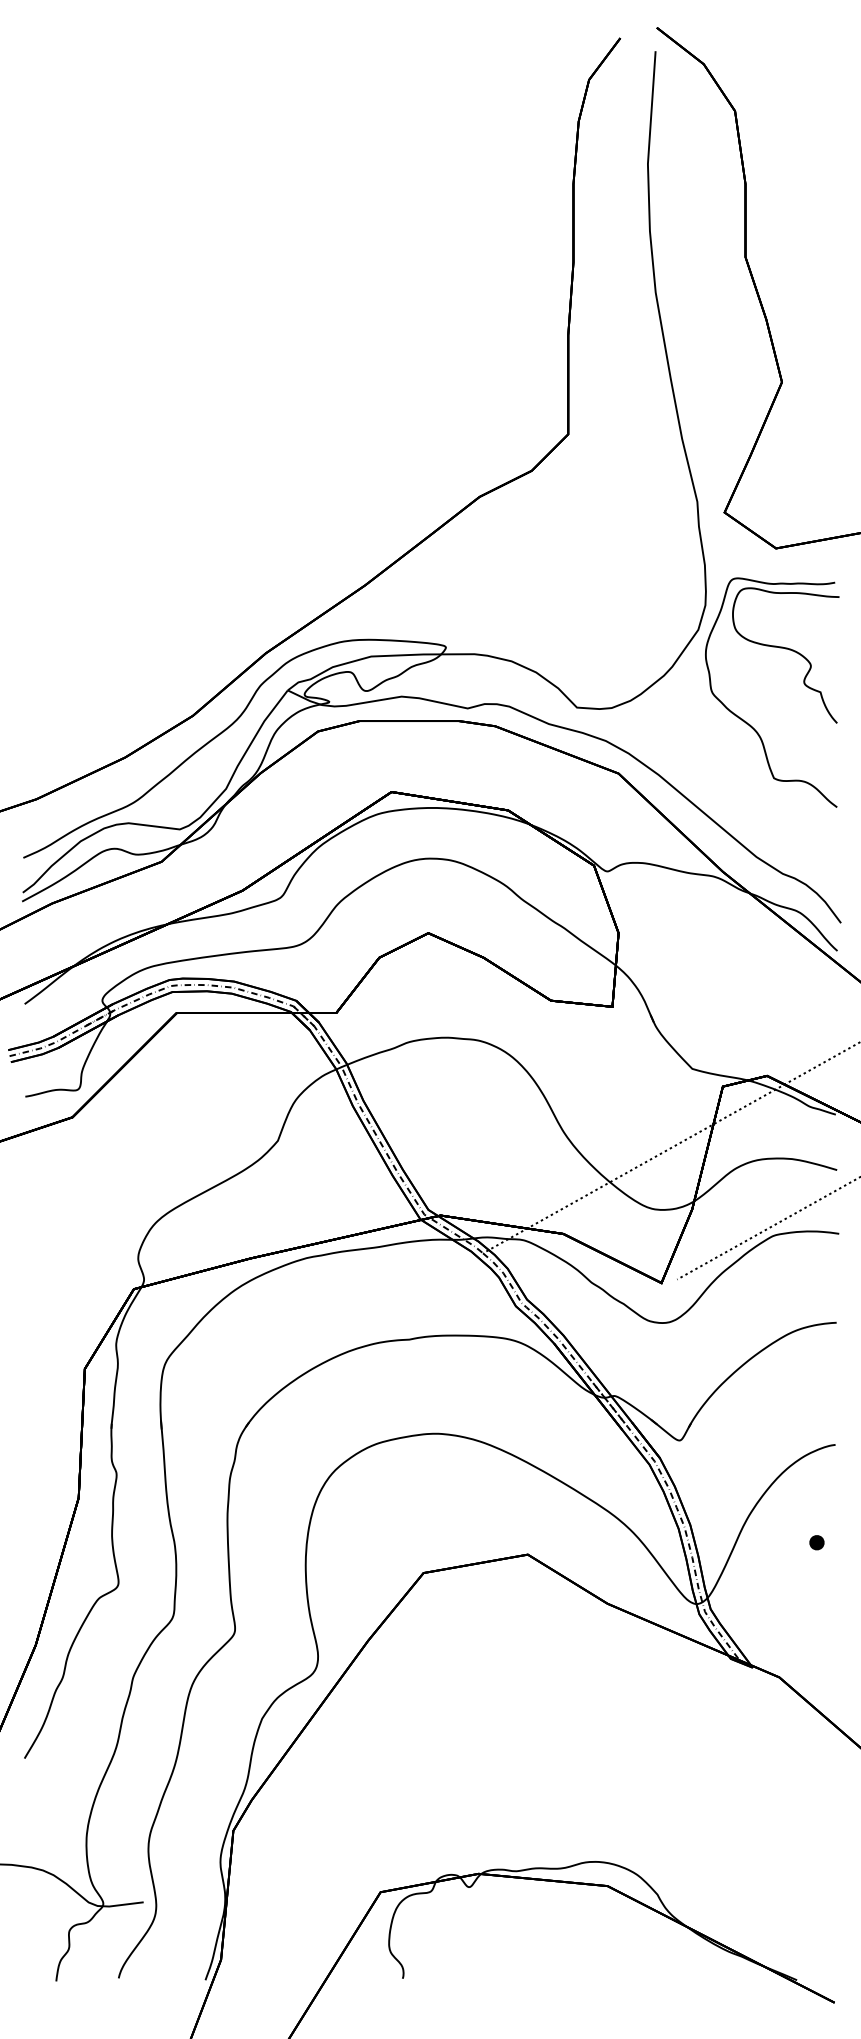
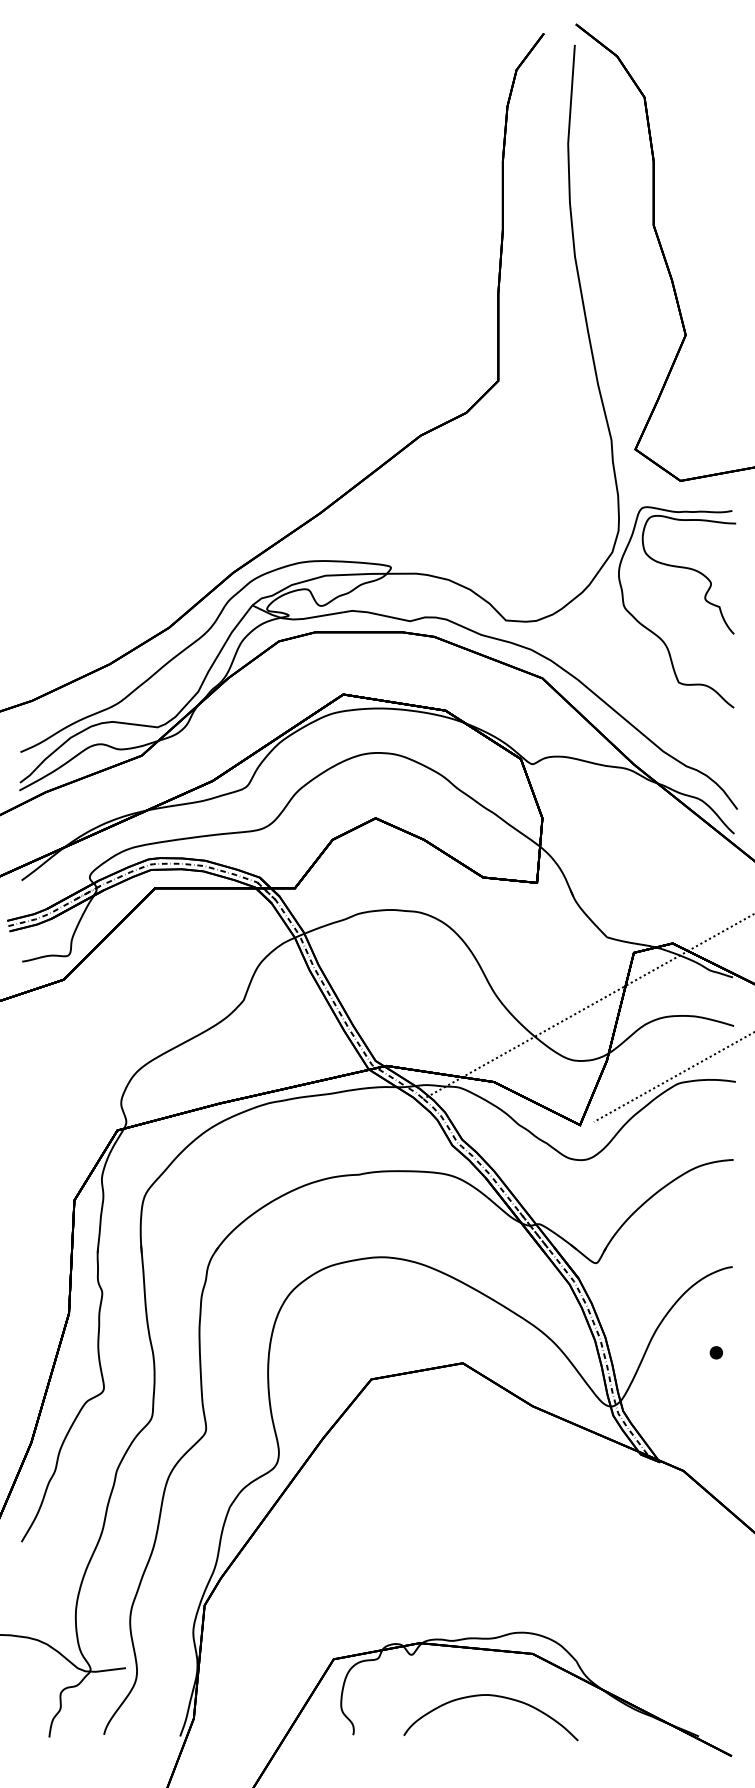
curve: (559, 1934) -> (490, 1696), added

